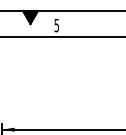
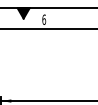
text: (57, 25) -> (44, 19), 5 -> 6

